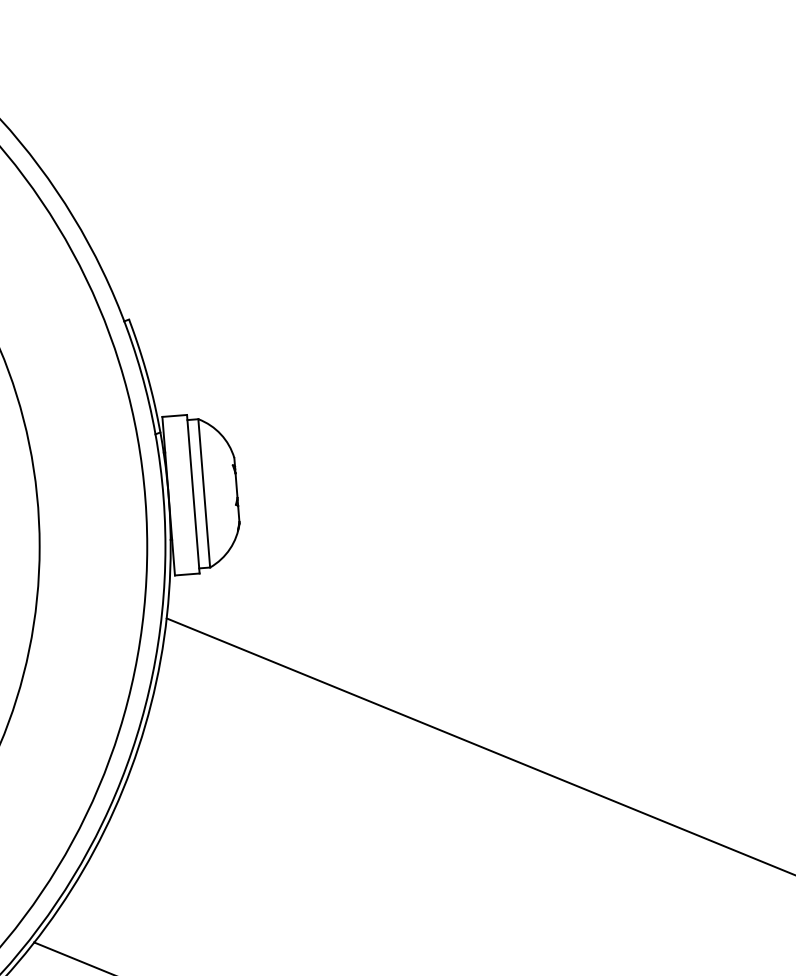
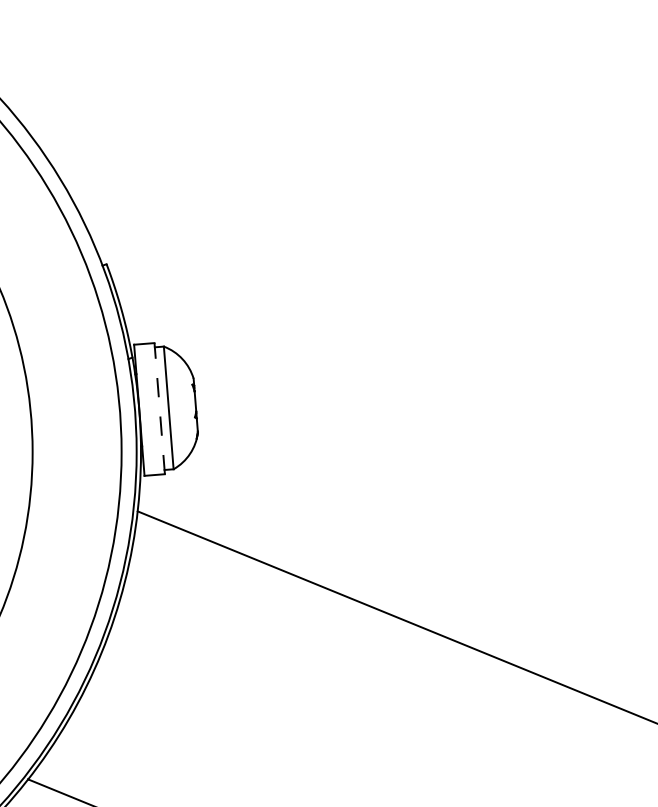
line: (193, 494) -> (159, 408), solid -> dashed

